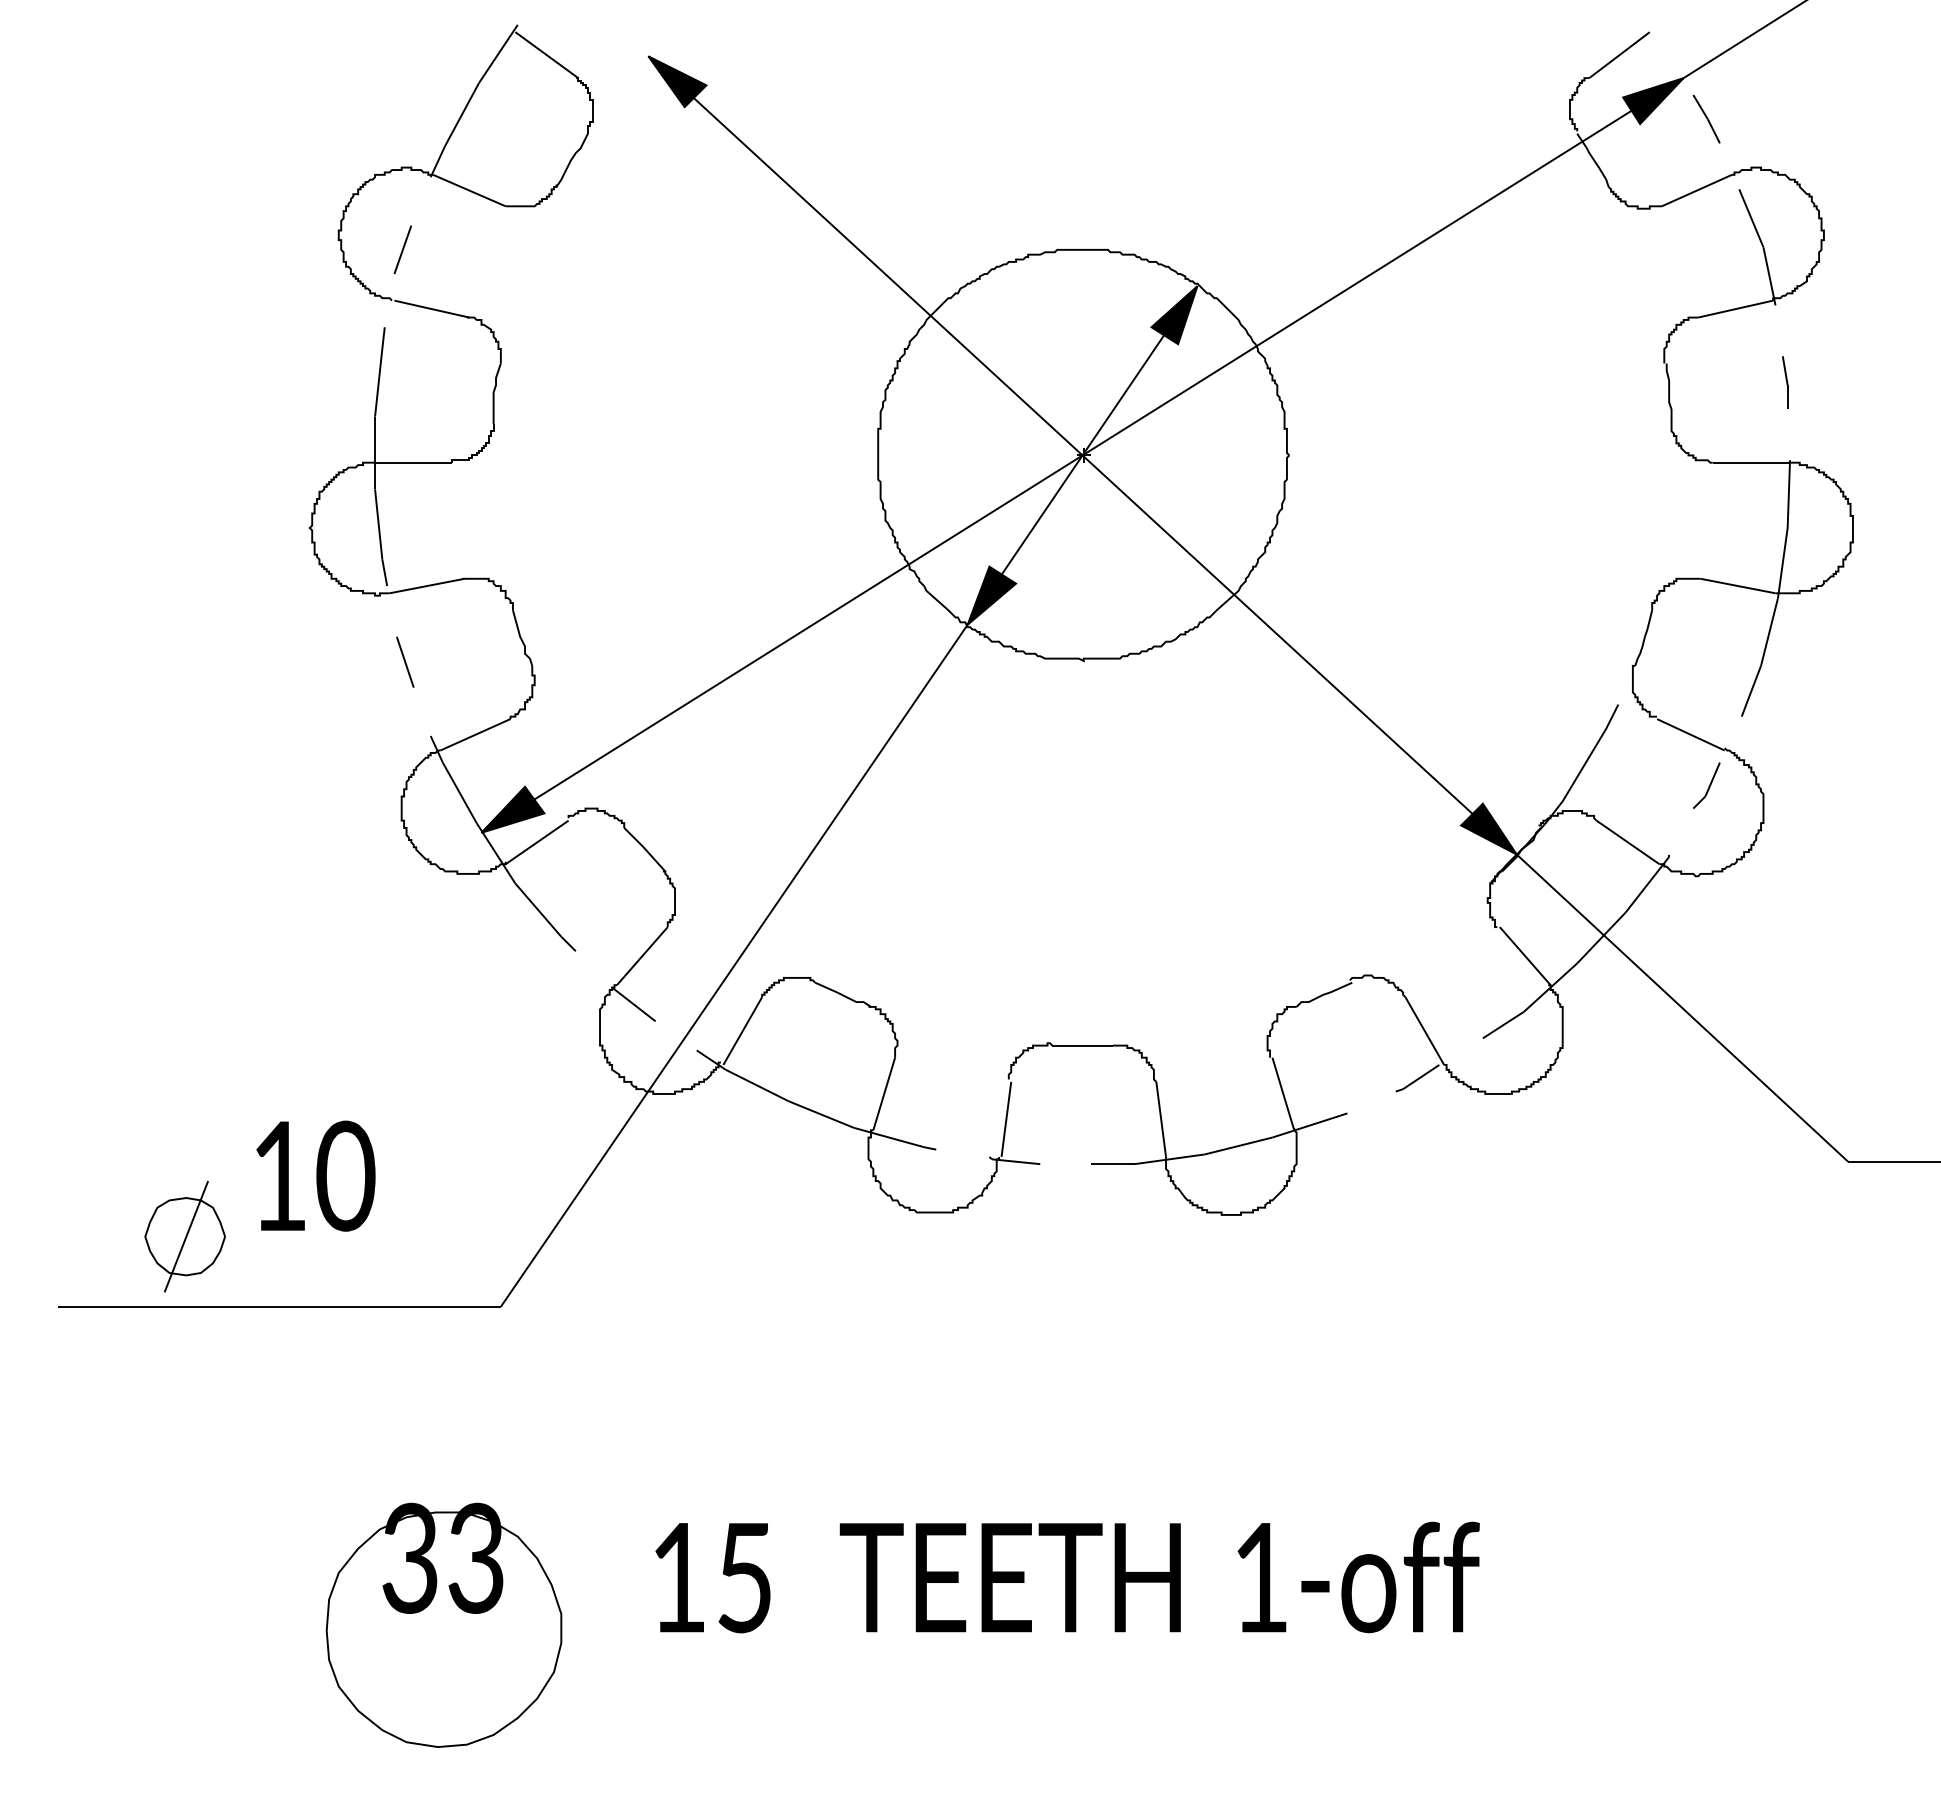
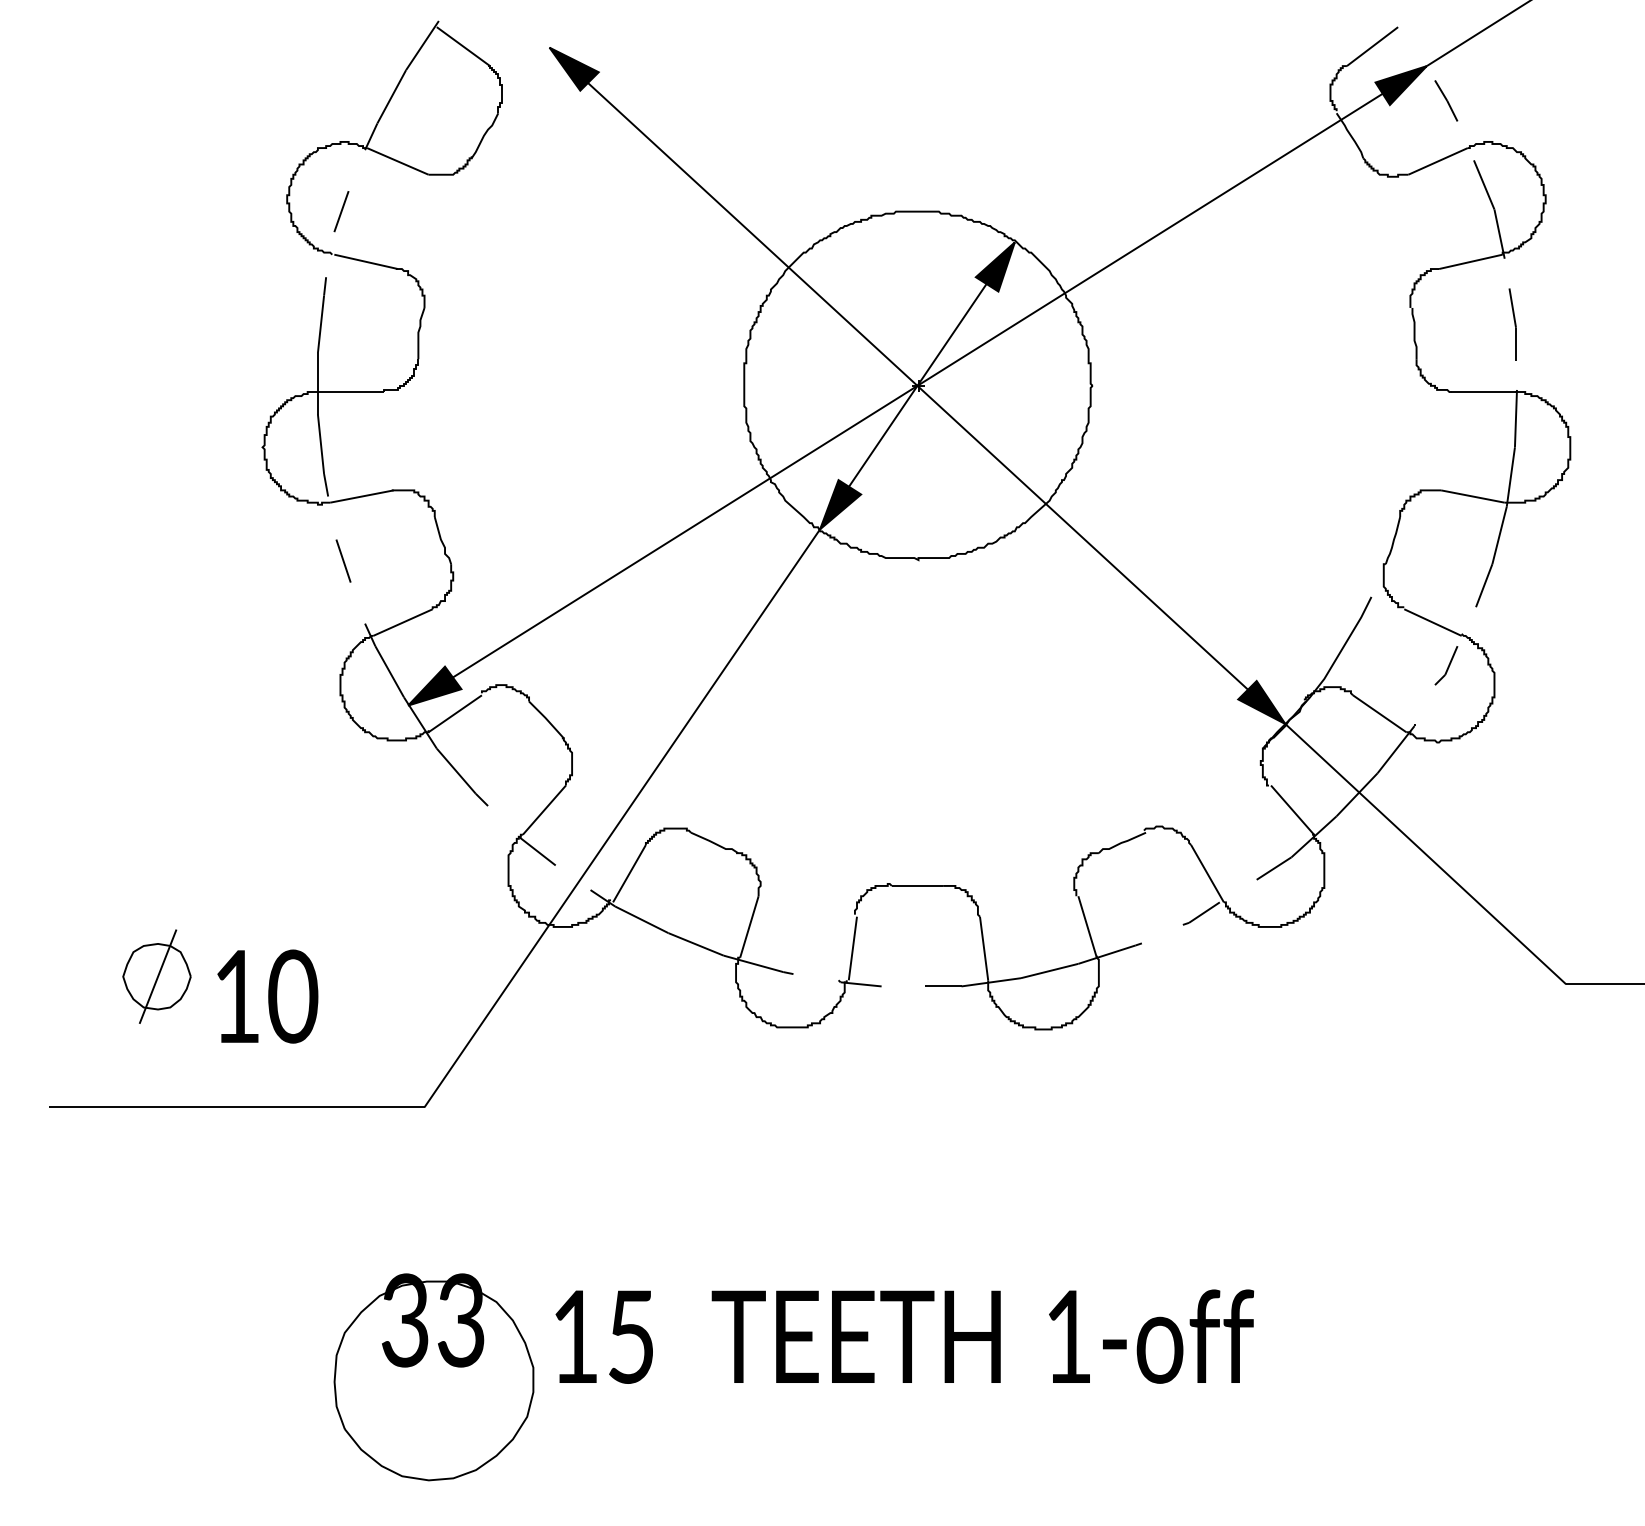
part: (1785, 382) -> (1513, 324), size x1.6
part: (184, 1236) -> (156, 976), moved
part: (443, 1624) -> (433, 1376), moved

